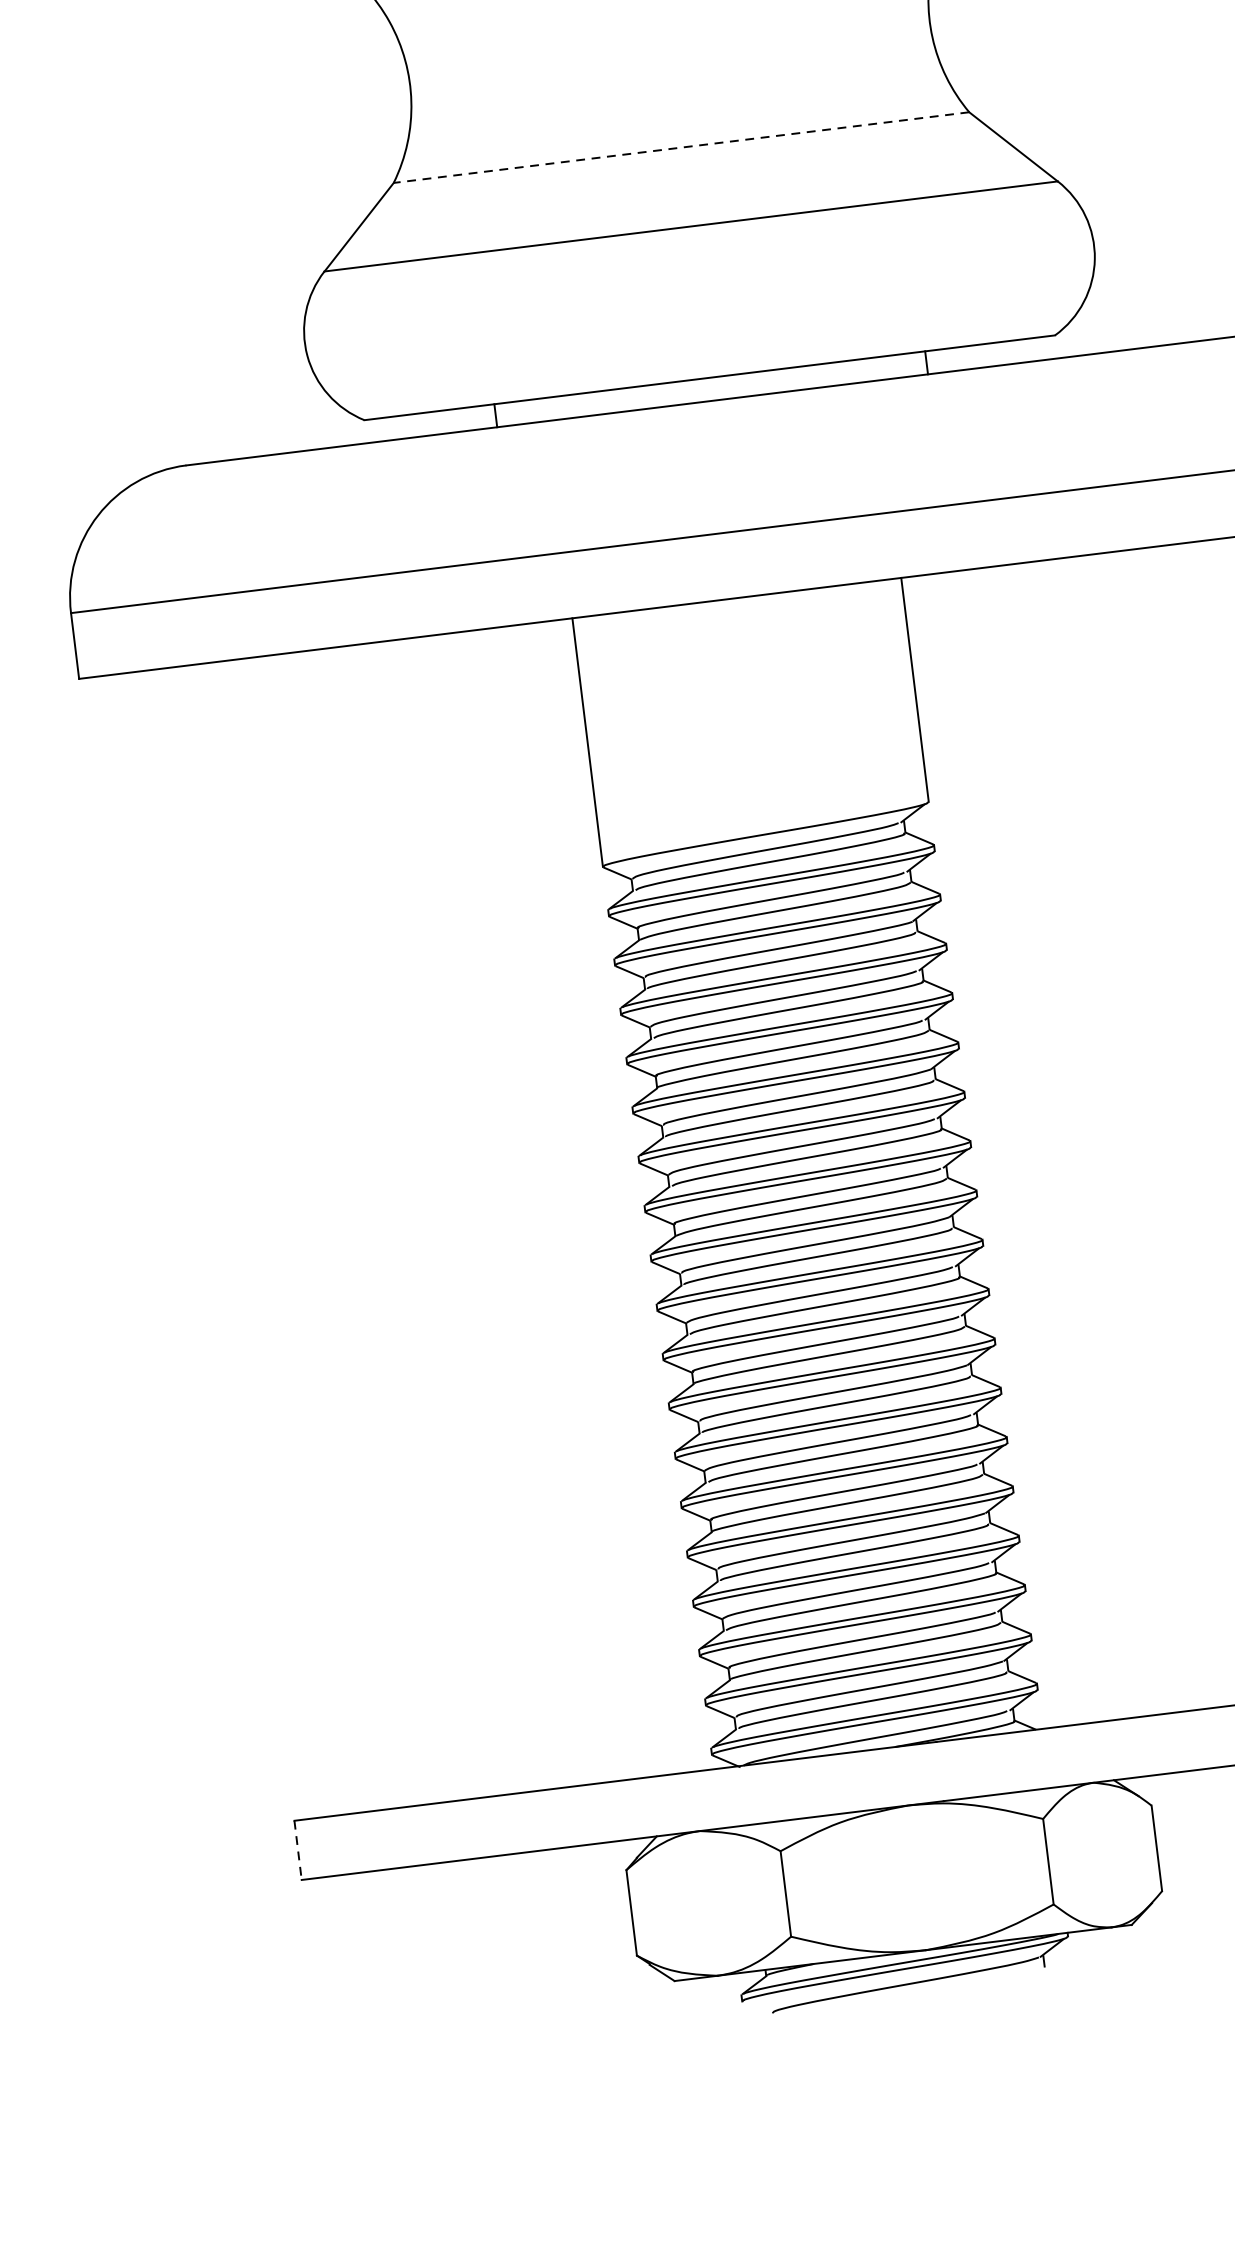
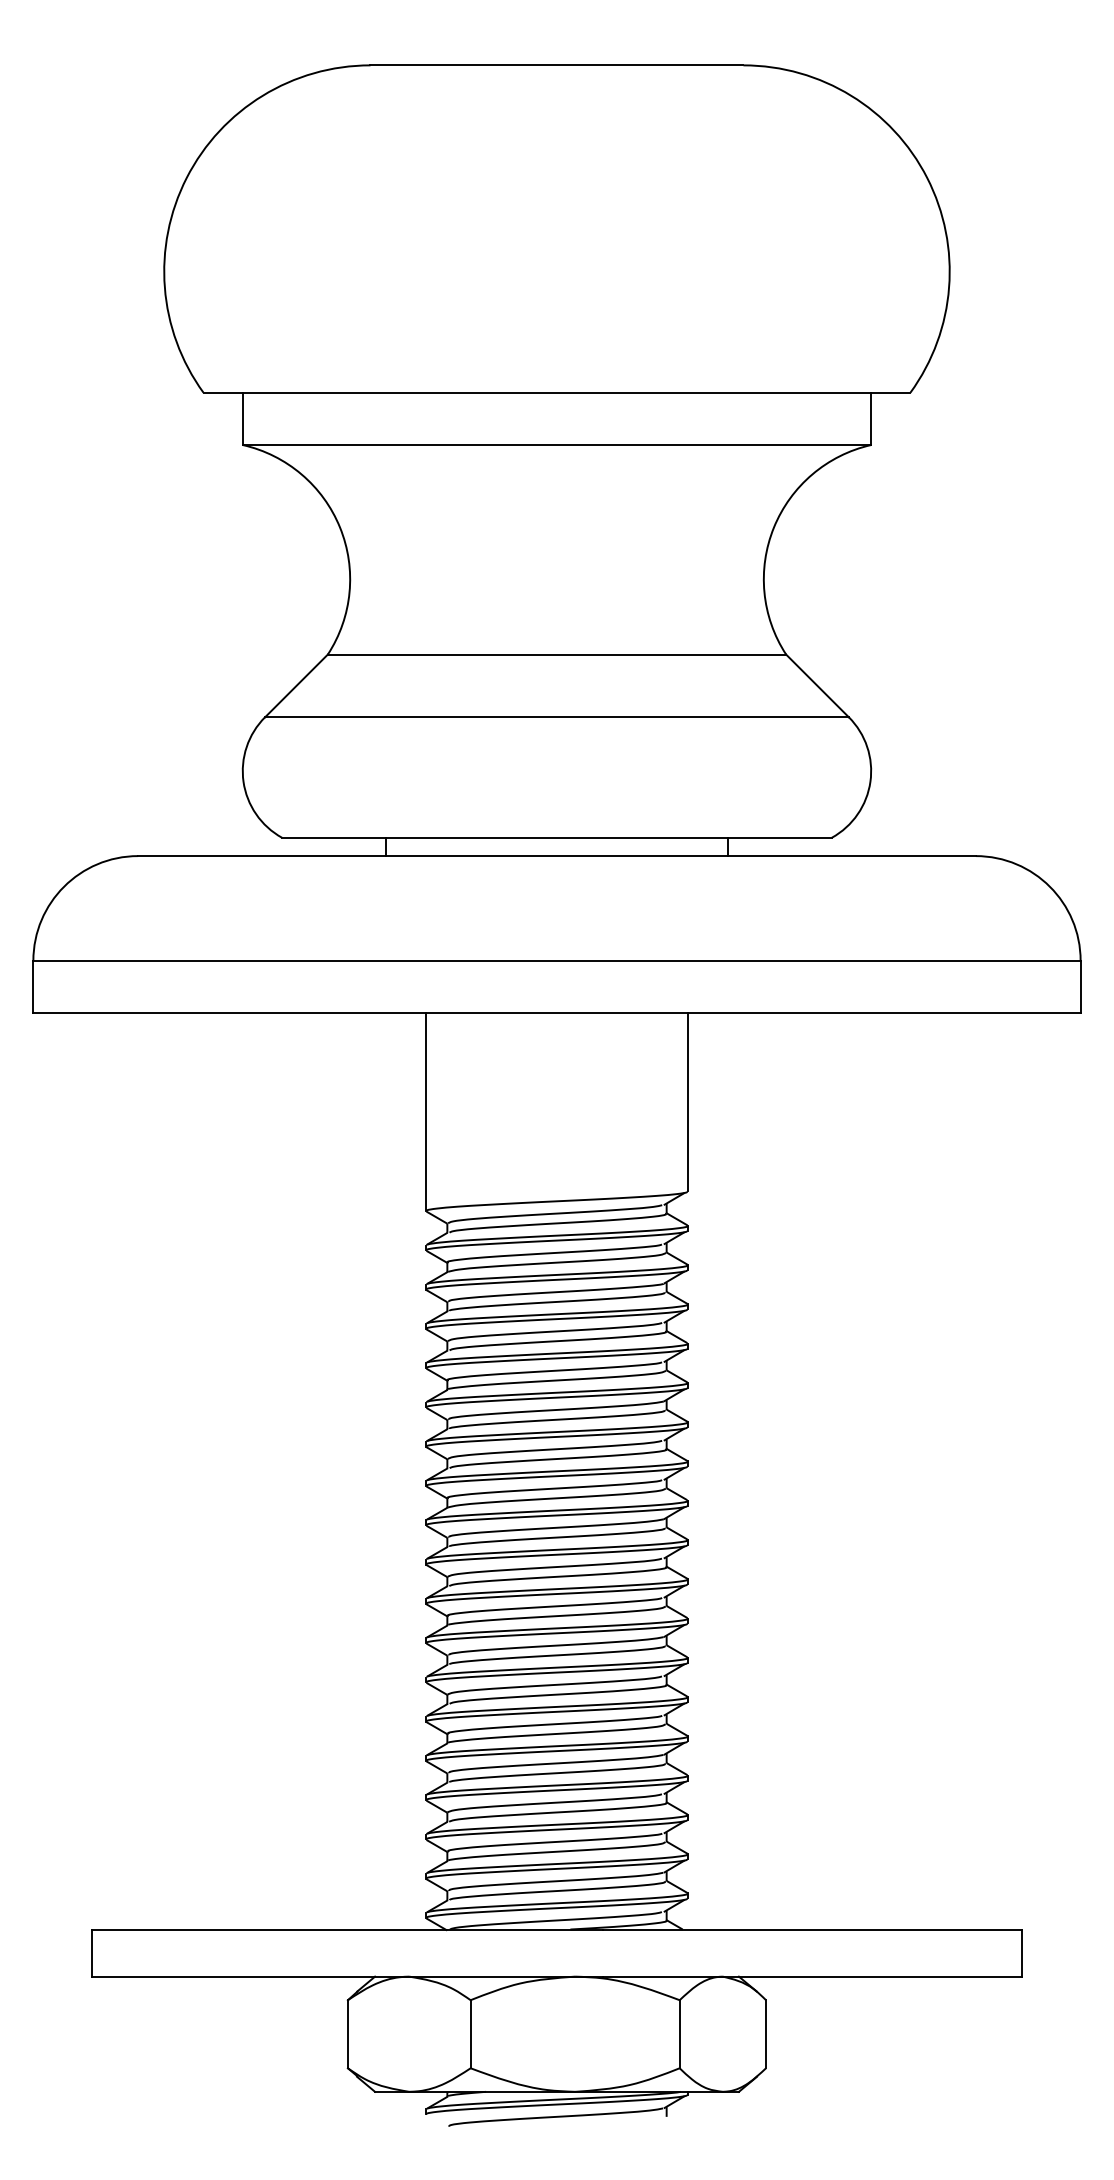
line: (680, 147) -> (556, 654), dashed -> solid
line: (298, 1850) -> (92, 1953), dashed -> solid

